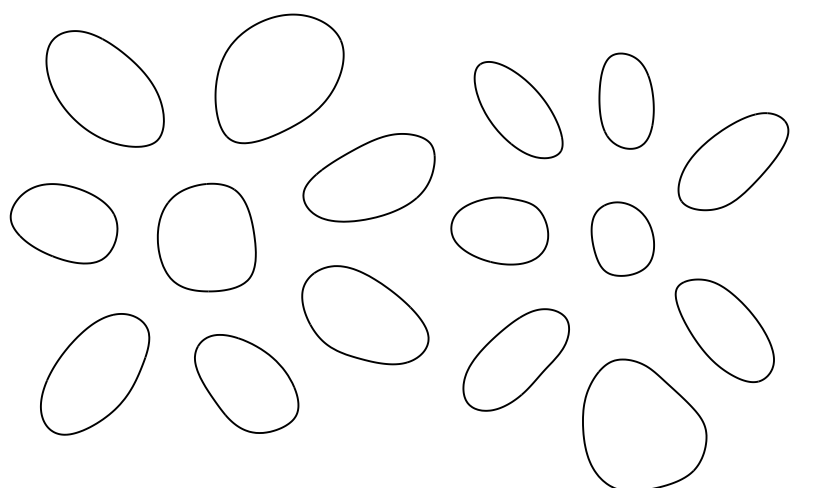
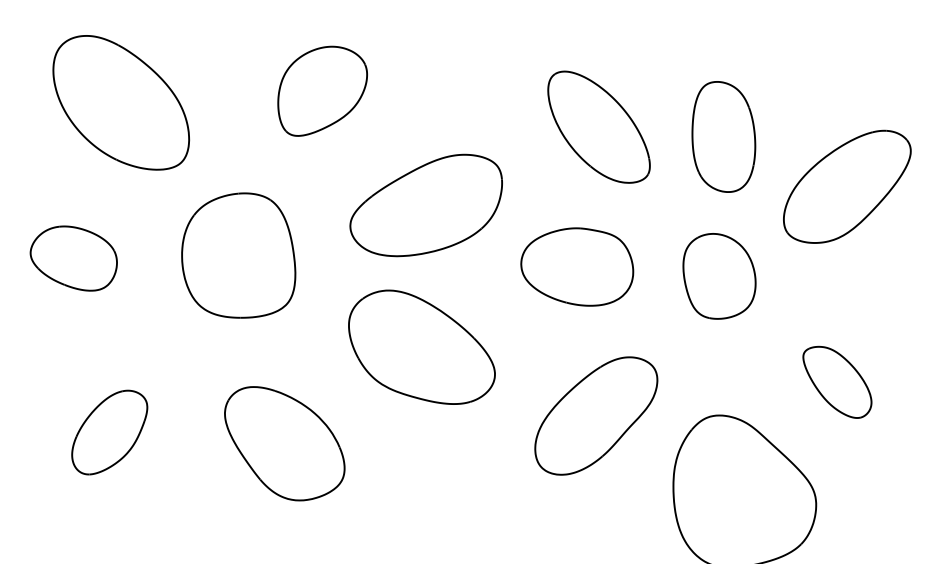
part: (279, 79) -> (322, 91), size x0.6
part: (626, 100) -> (723, 136), moved
part: (63, 223) -> (73, 258), size x0.7
part: (206, 237) -> (238, 255), moved
part: (364, 314) -> (421, 346), moved
part: (724, 330) -> (837, 382), size x0.6
part: (94, 374) -> (109, 432), size x0.6

